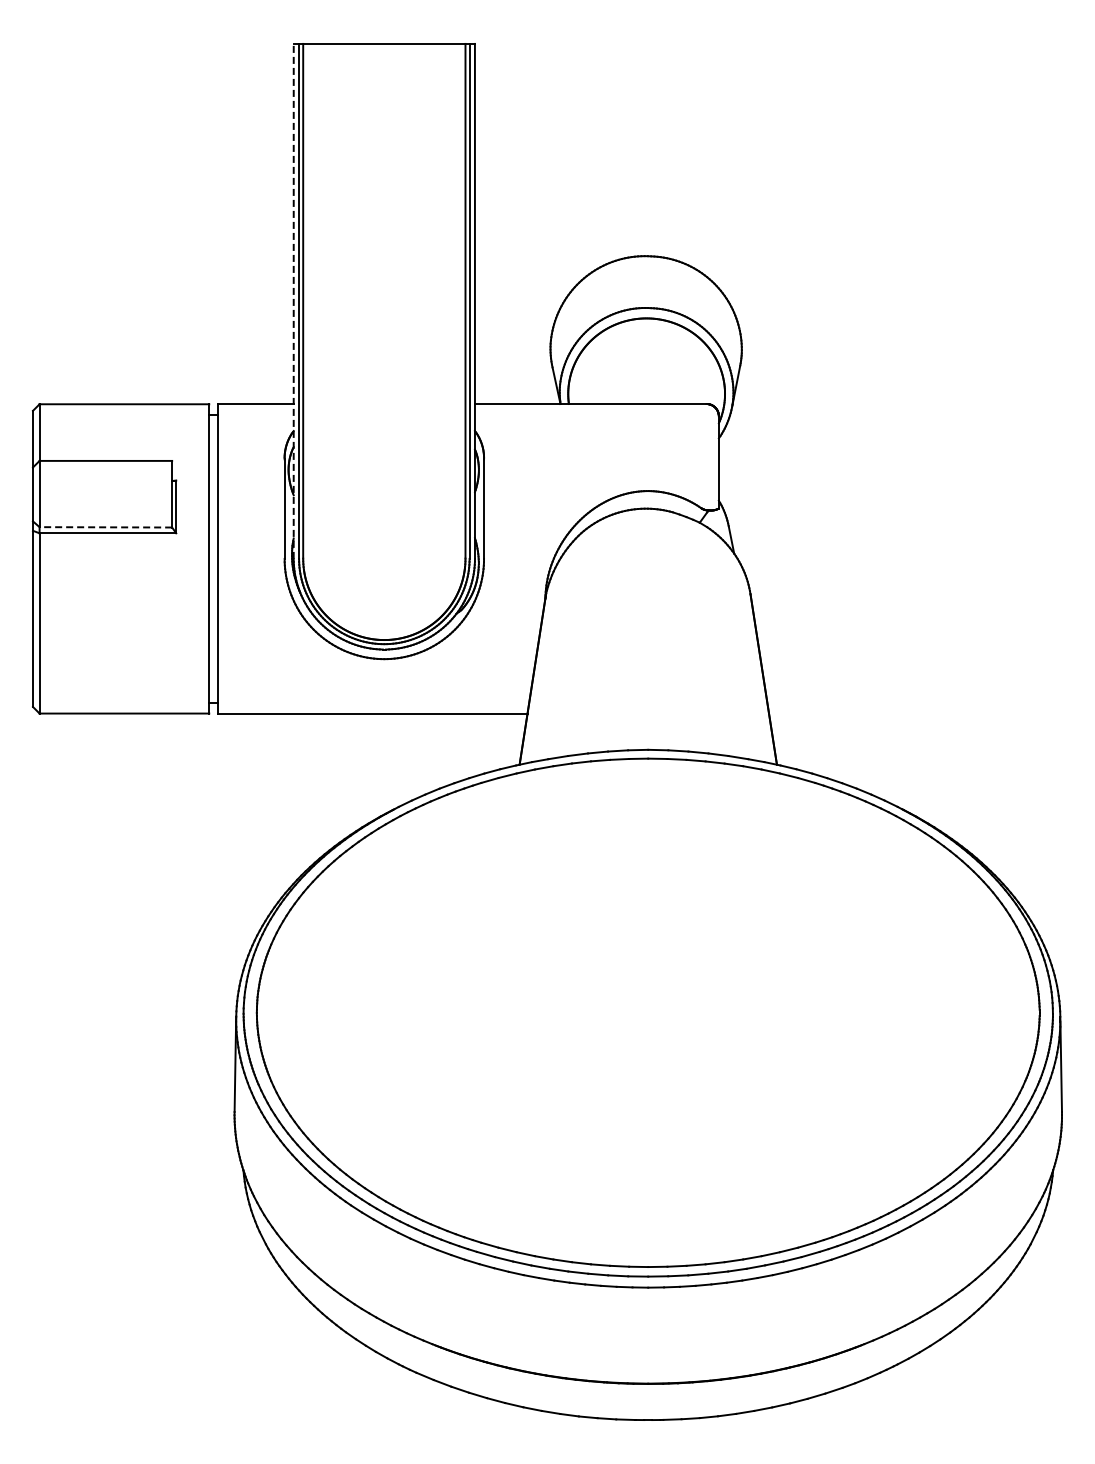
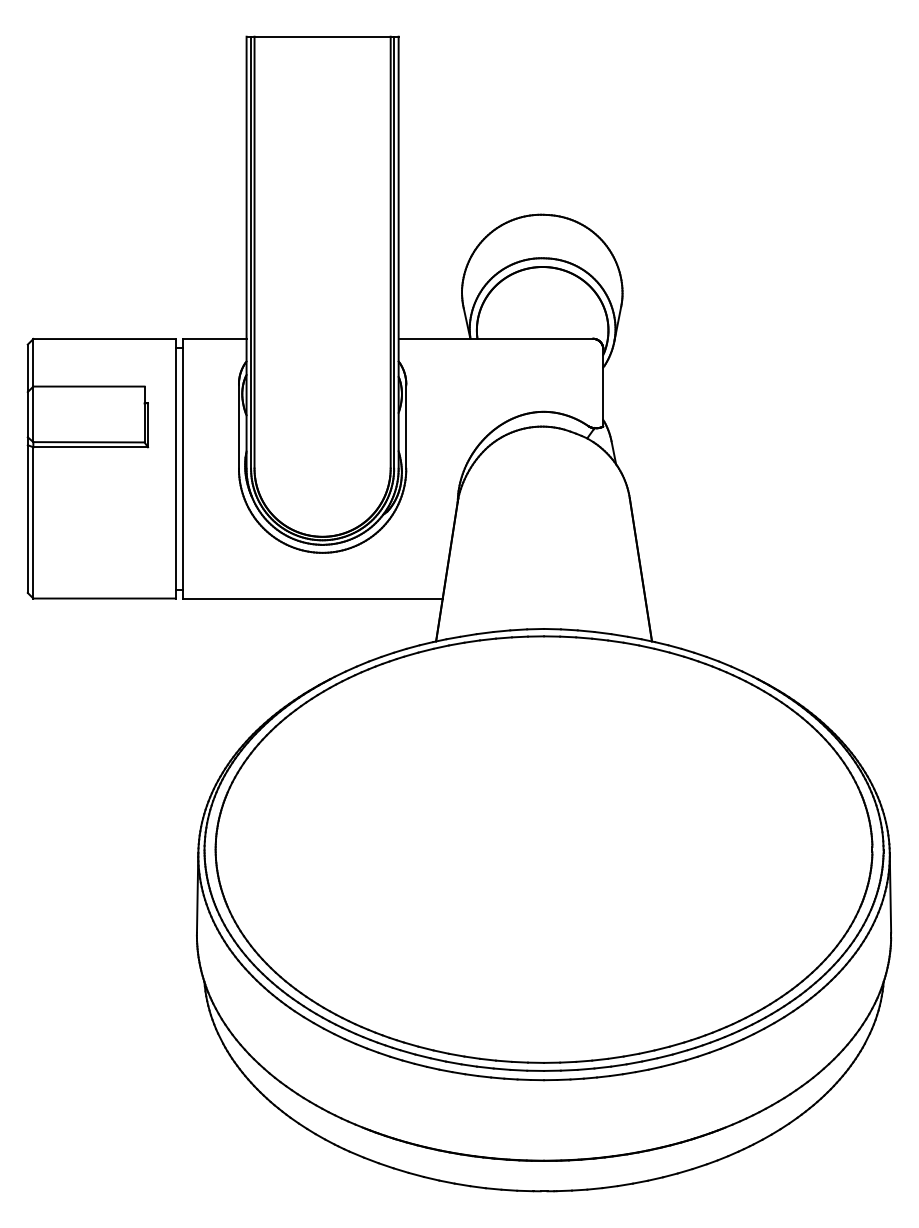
line: (293, 301) -> (246, 252), dashed -> solid
line: (105, 527) -> (88, 442), dashed -> solid

